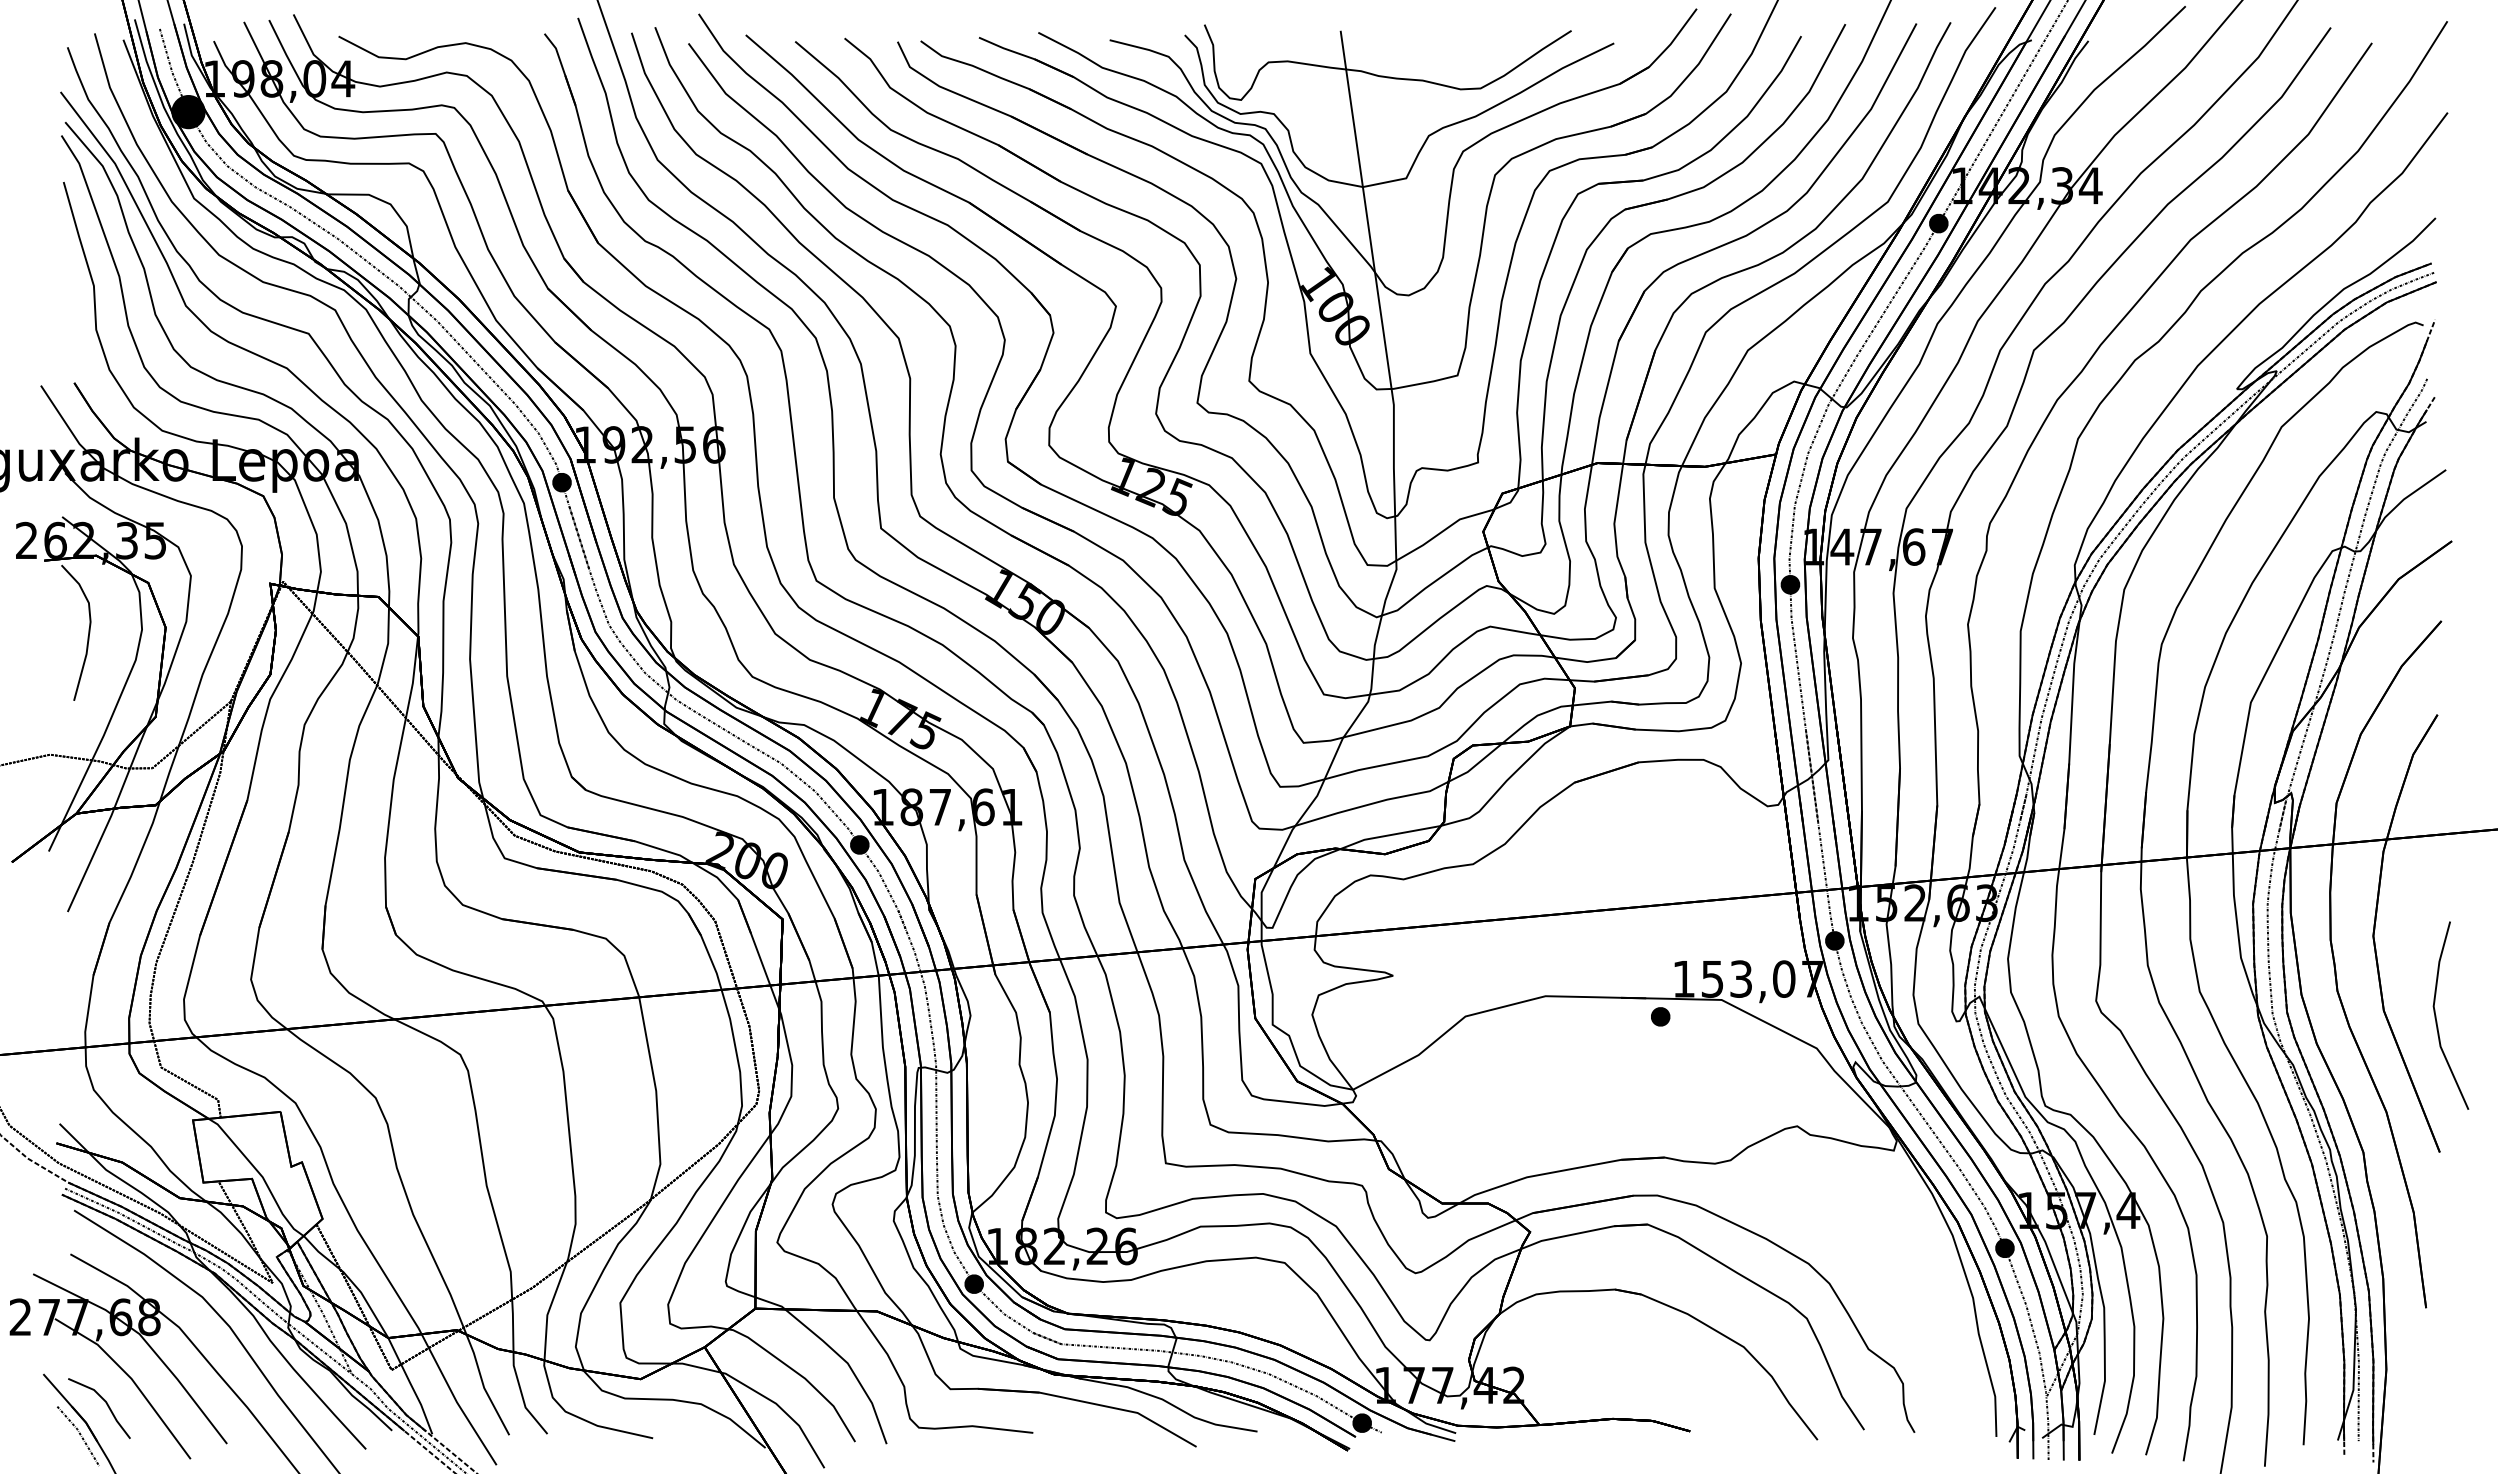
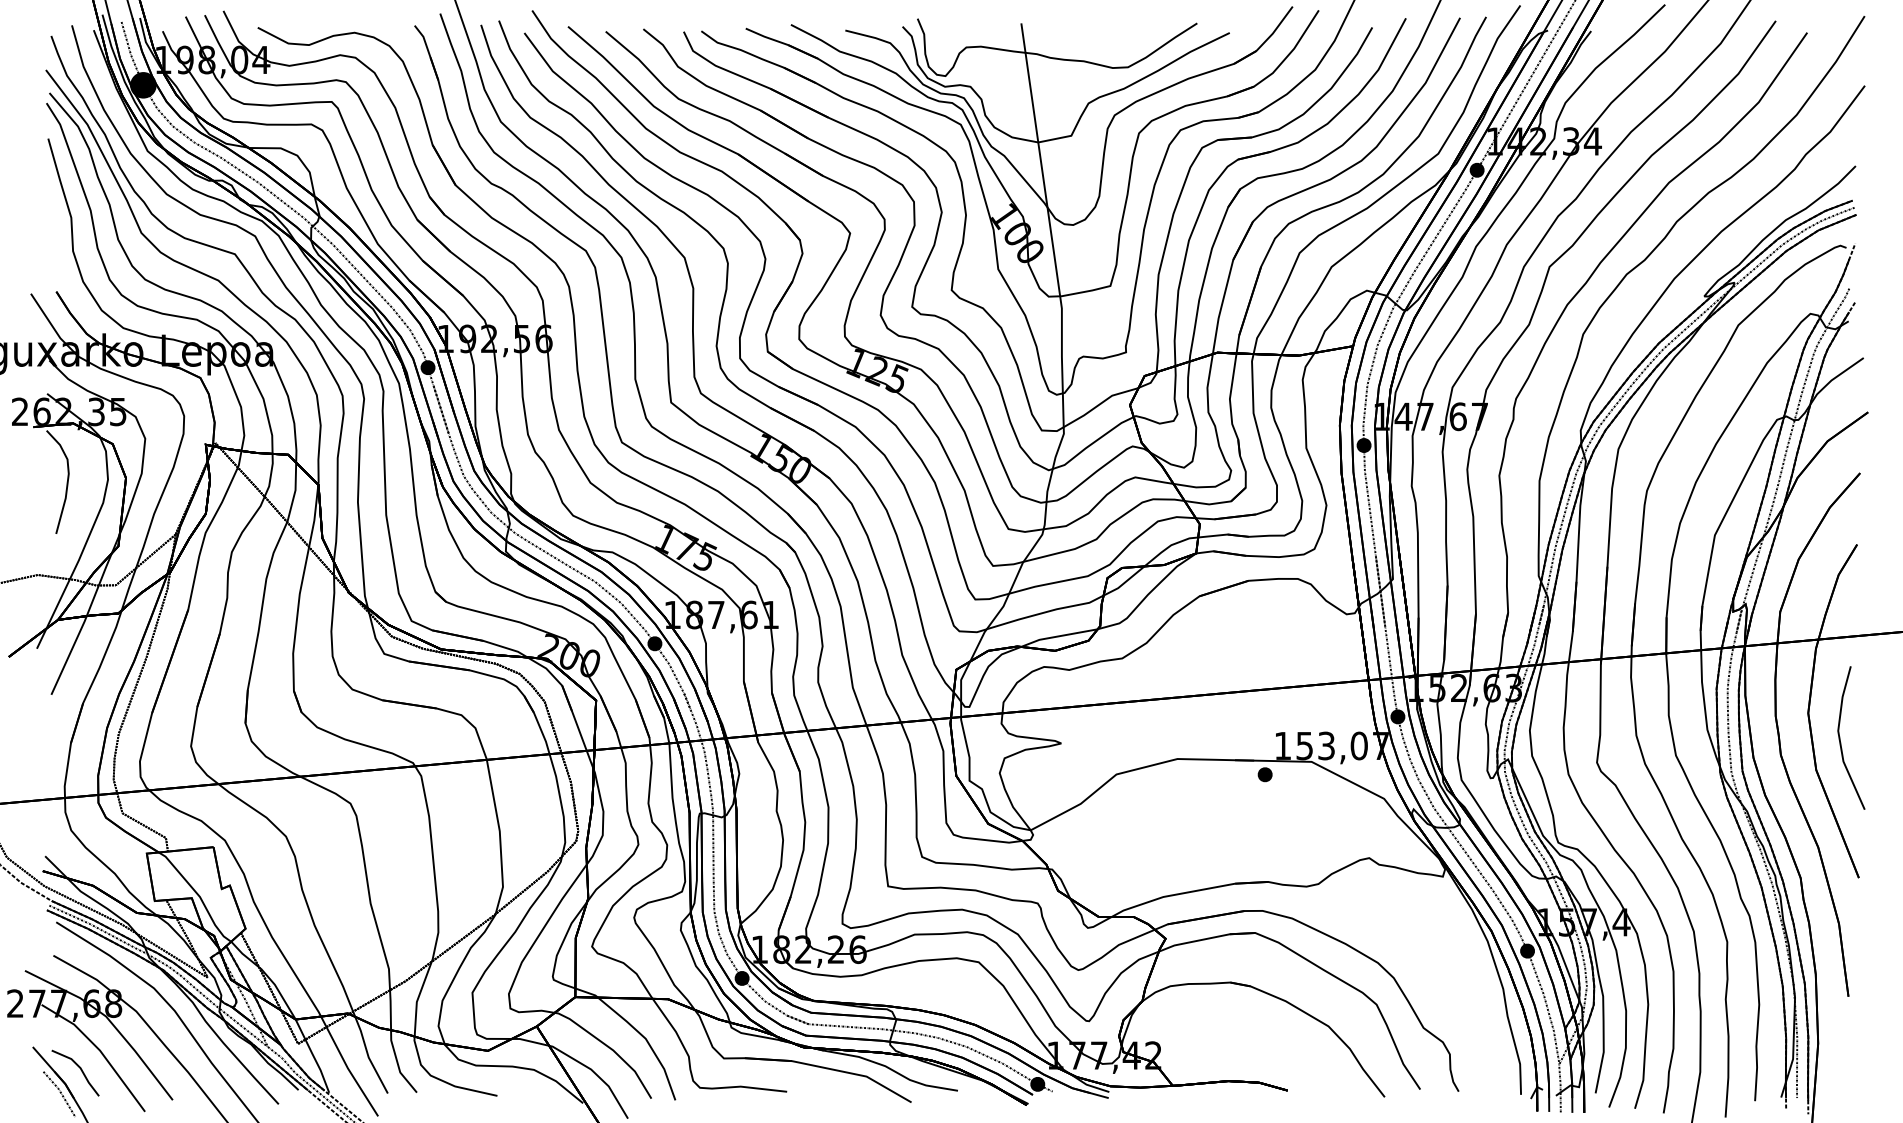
line: (2436, 1015) -> (1840, 737), moved

